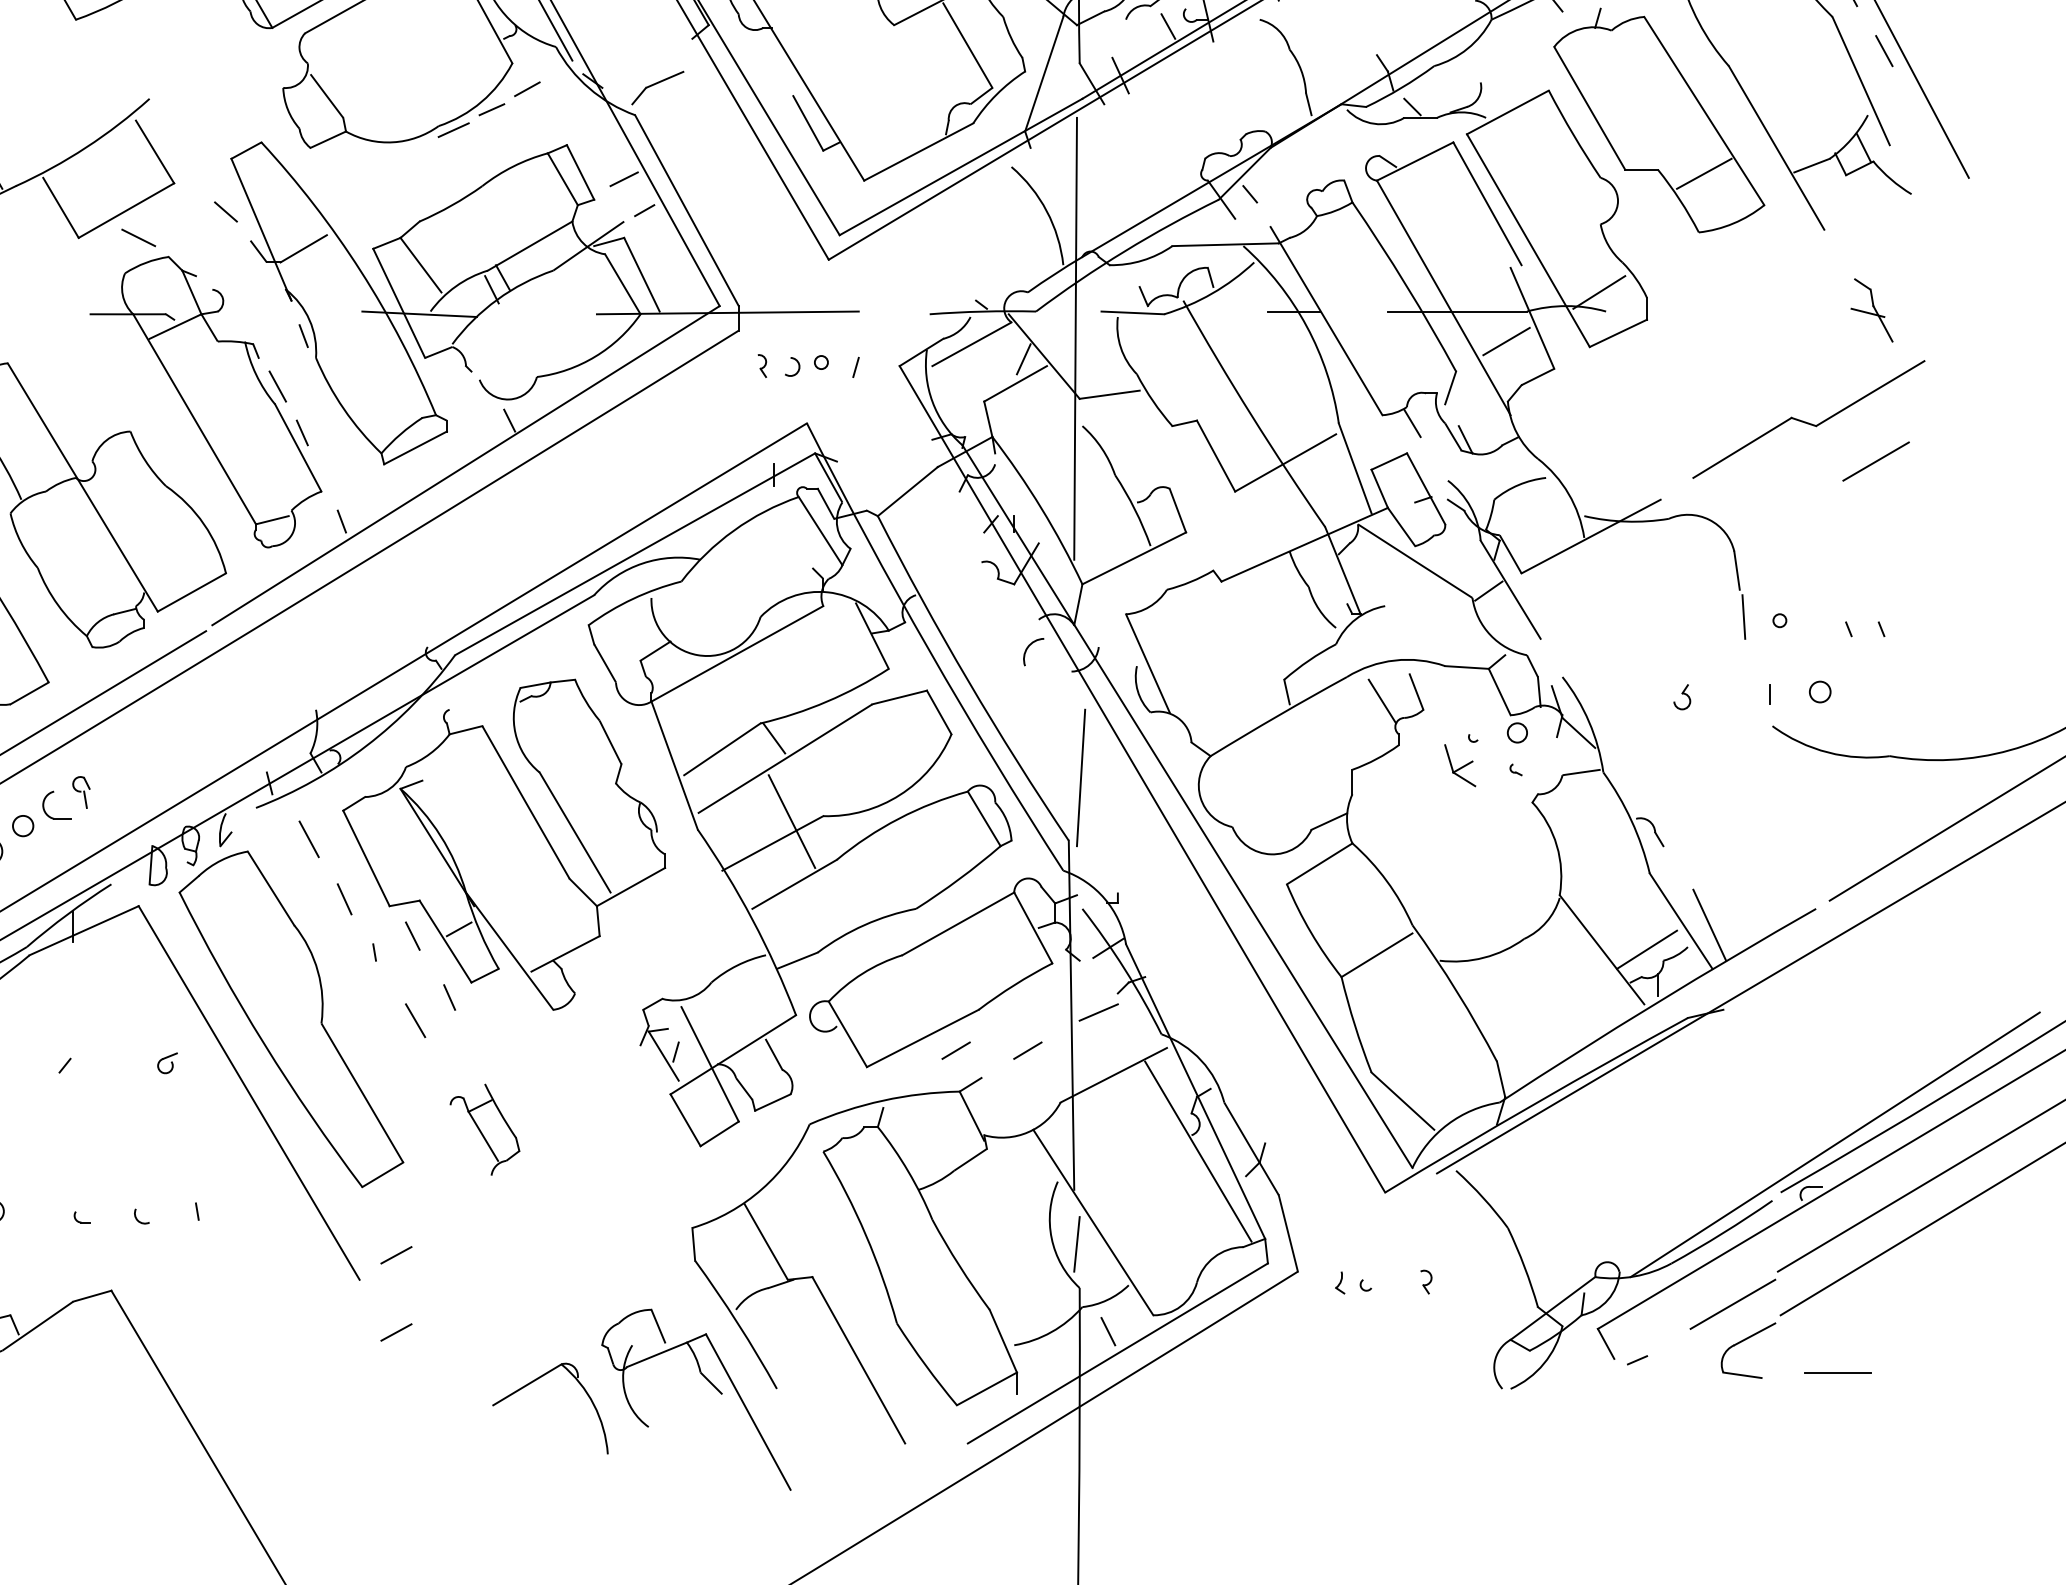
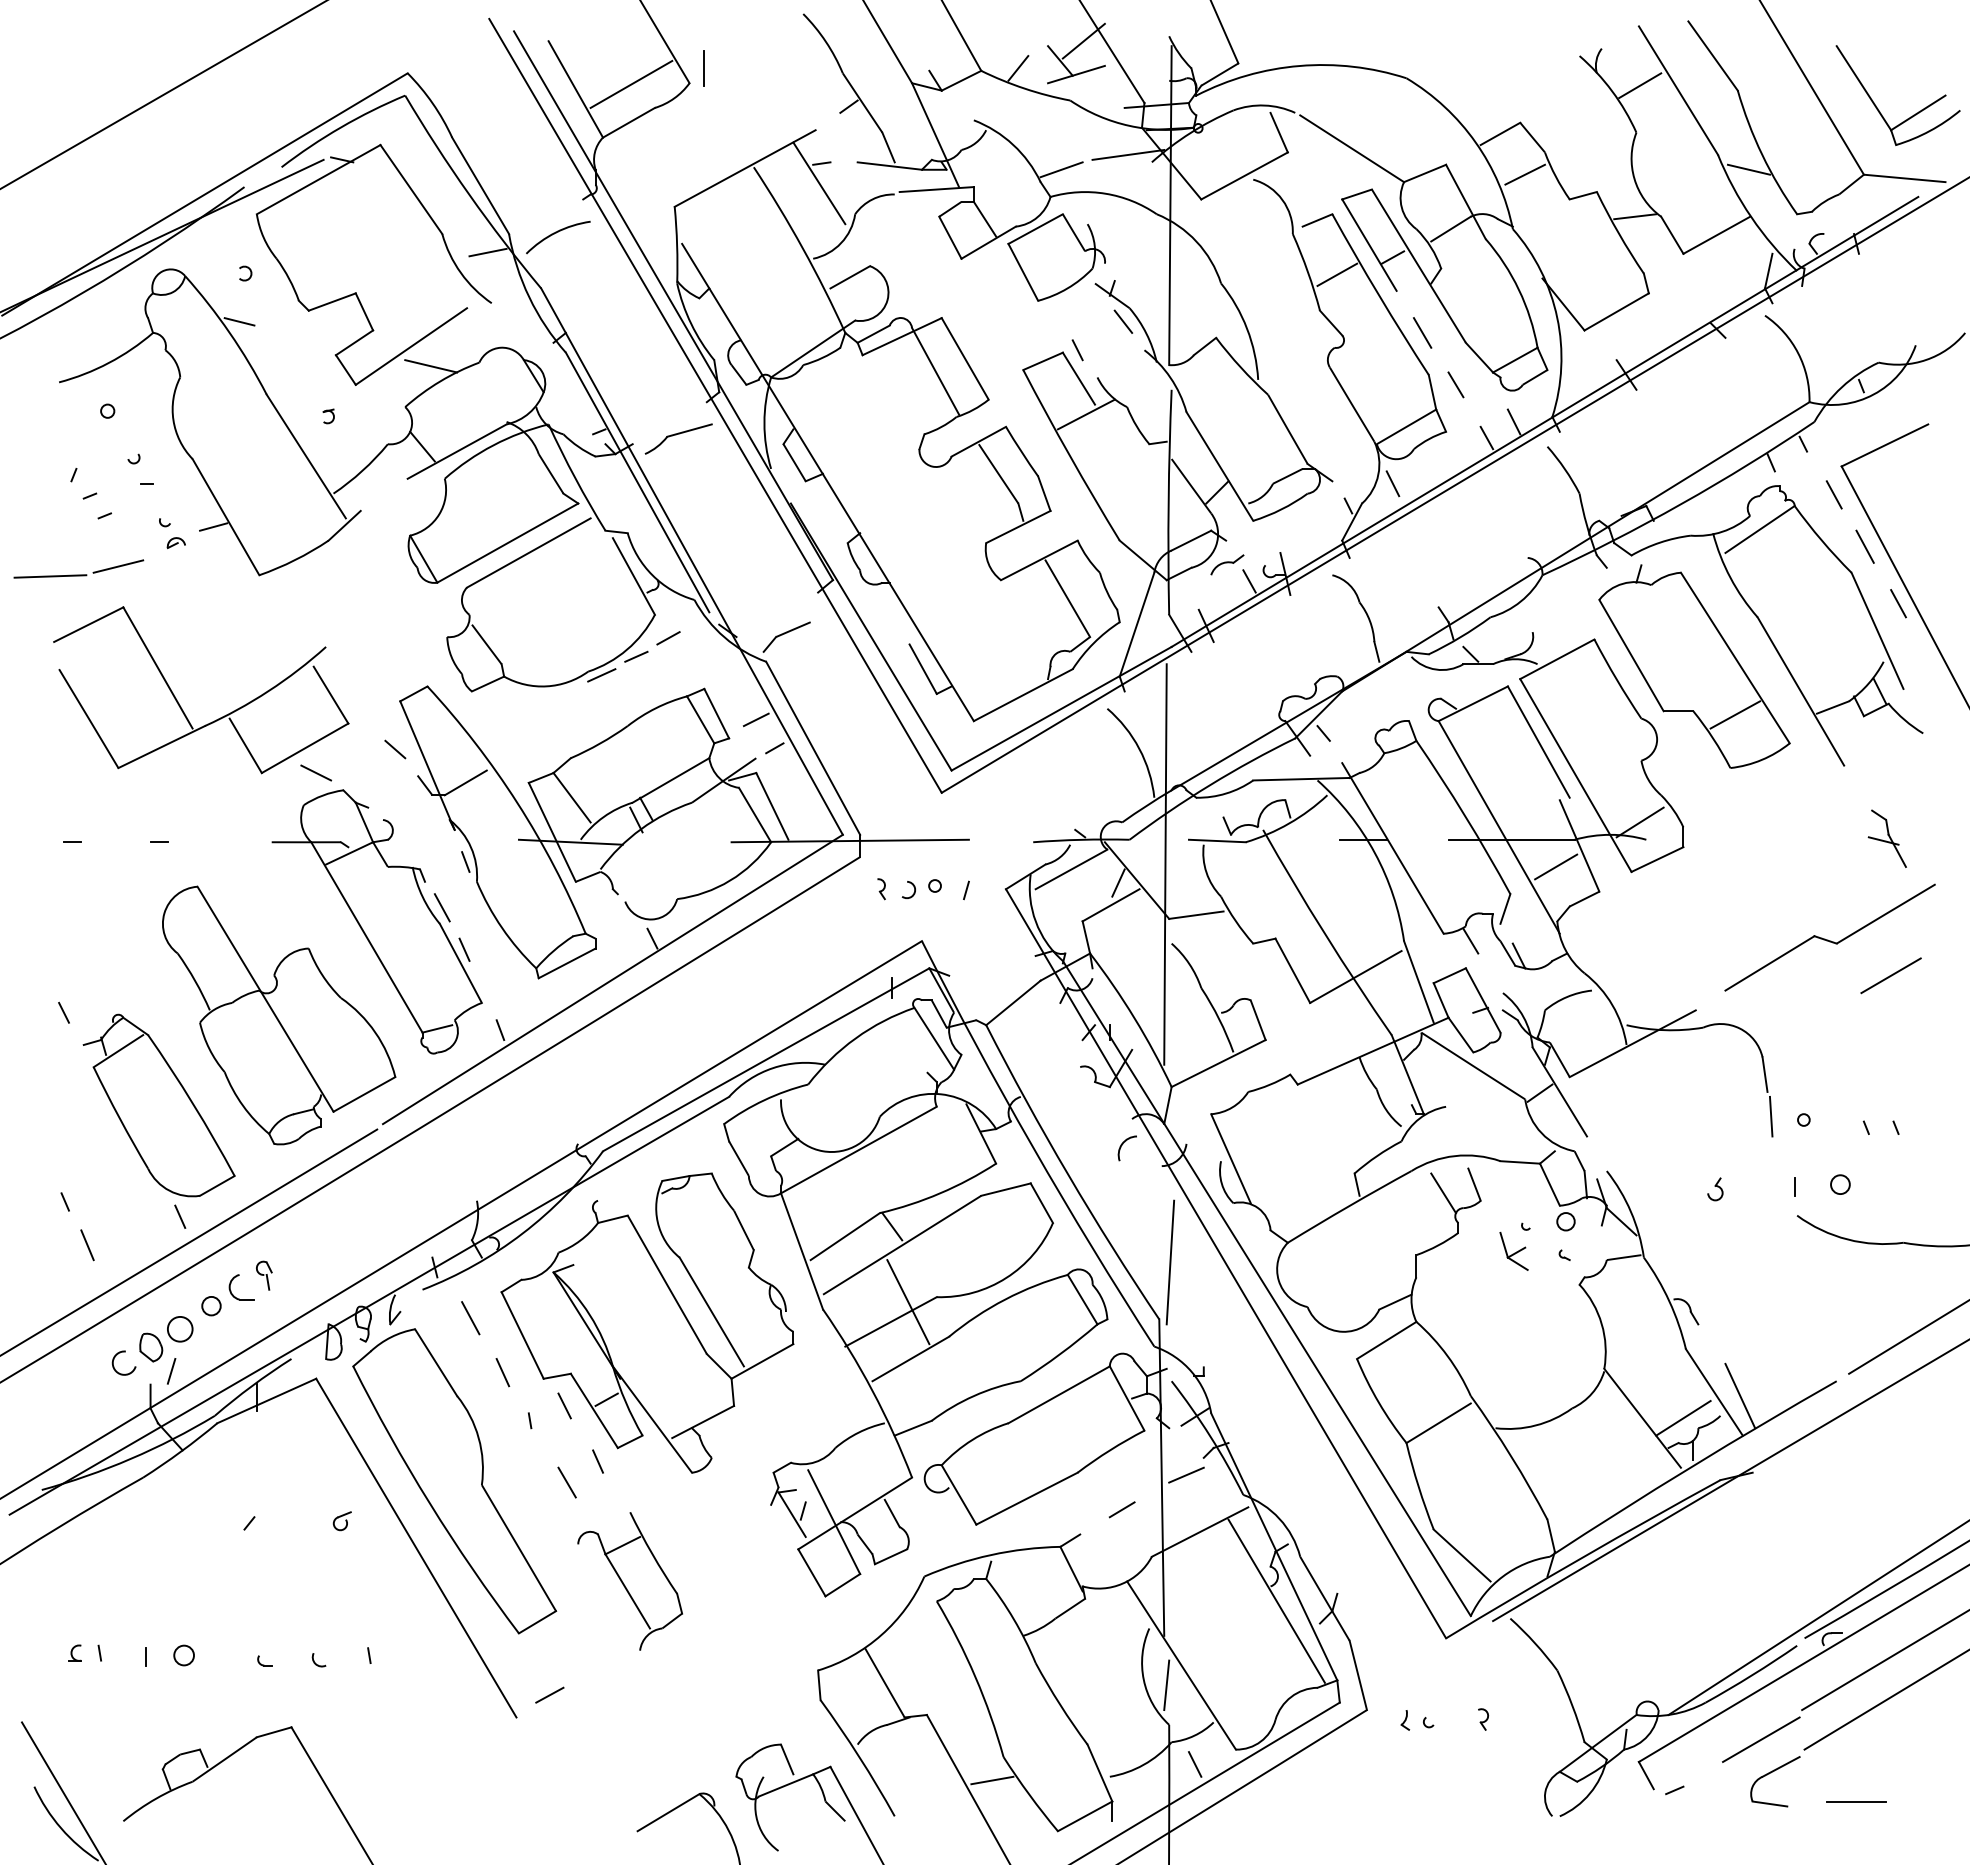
line: (955, 1050) -> (1056, 1509), removed
part: (484, 1129) -> (629, 1581), size x1.67
line: (396, 1331) -> (549, 1764), removed
line: (884, 1349) -> (992, 1780), added

